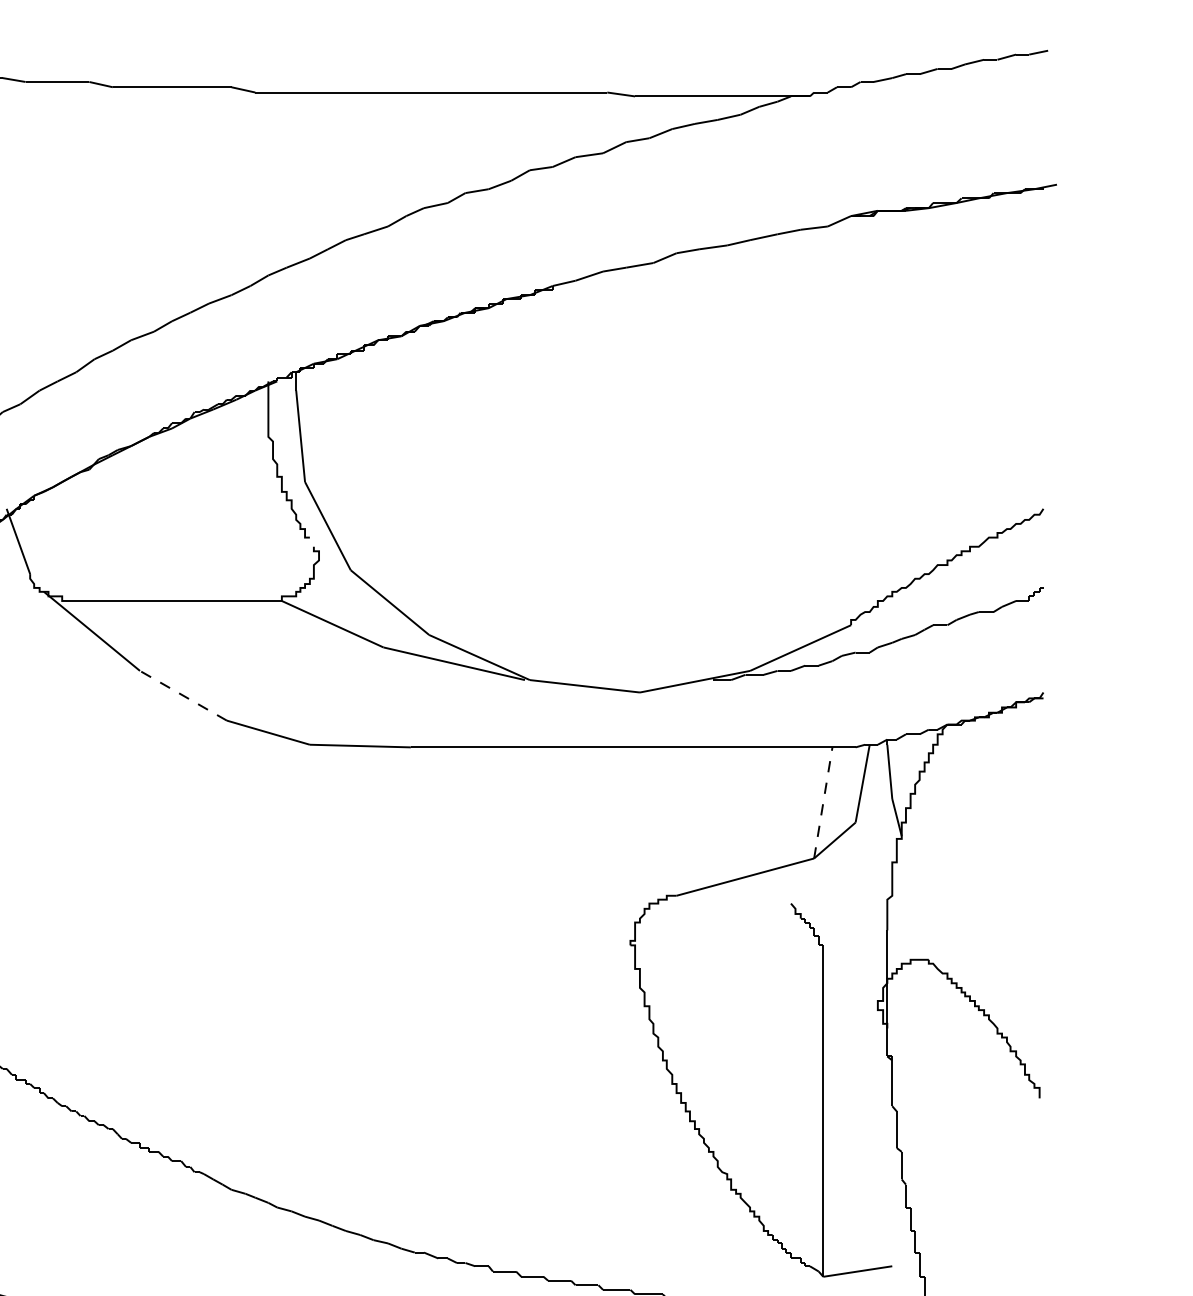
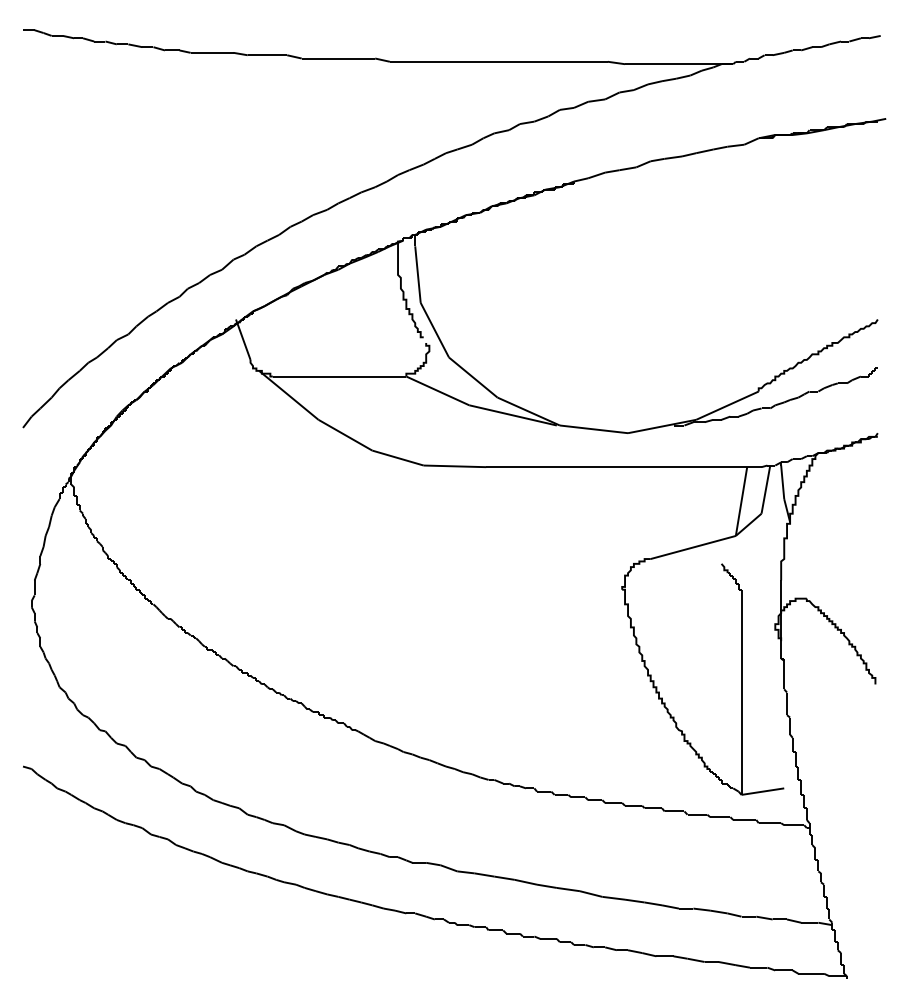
line: (183, 696) -> (345, 435), dashed -> solid
line: (823, 802) -> (741, 501), dashed -> solid

